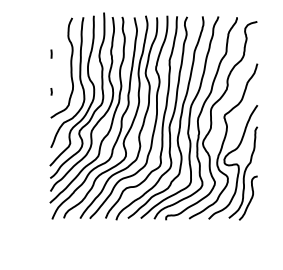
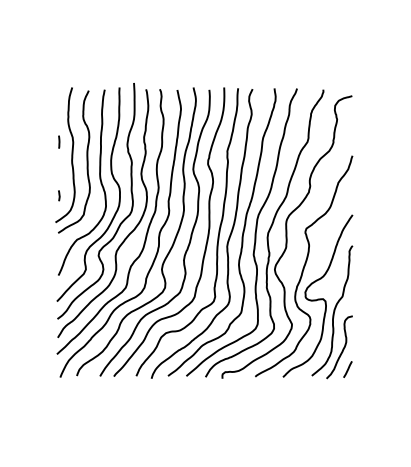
curve: (60, 63) -> (71, 155), added
line: (253, 213) -> (347, 369), added

